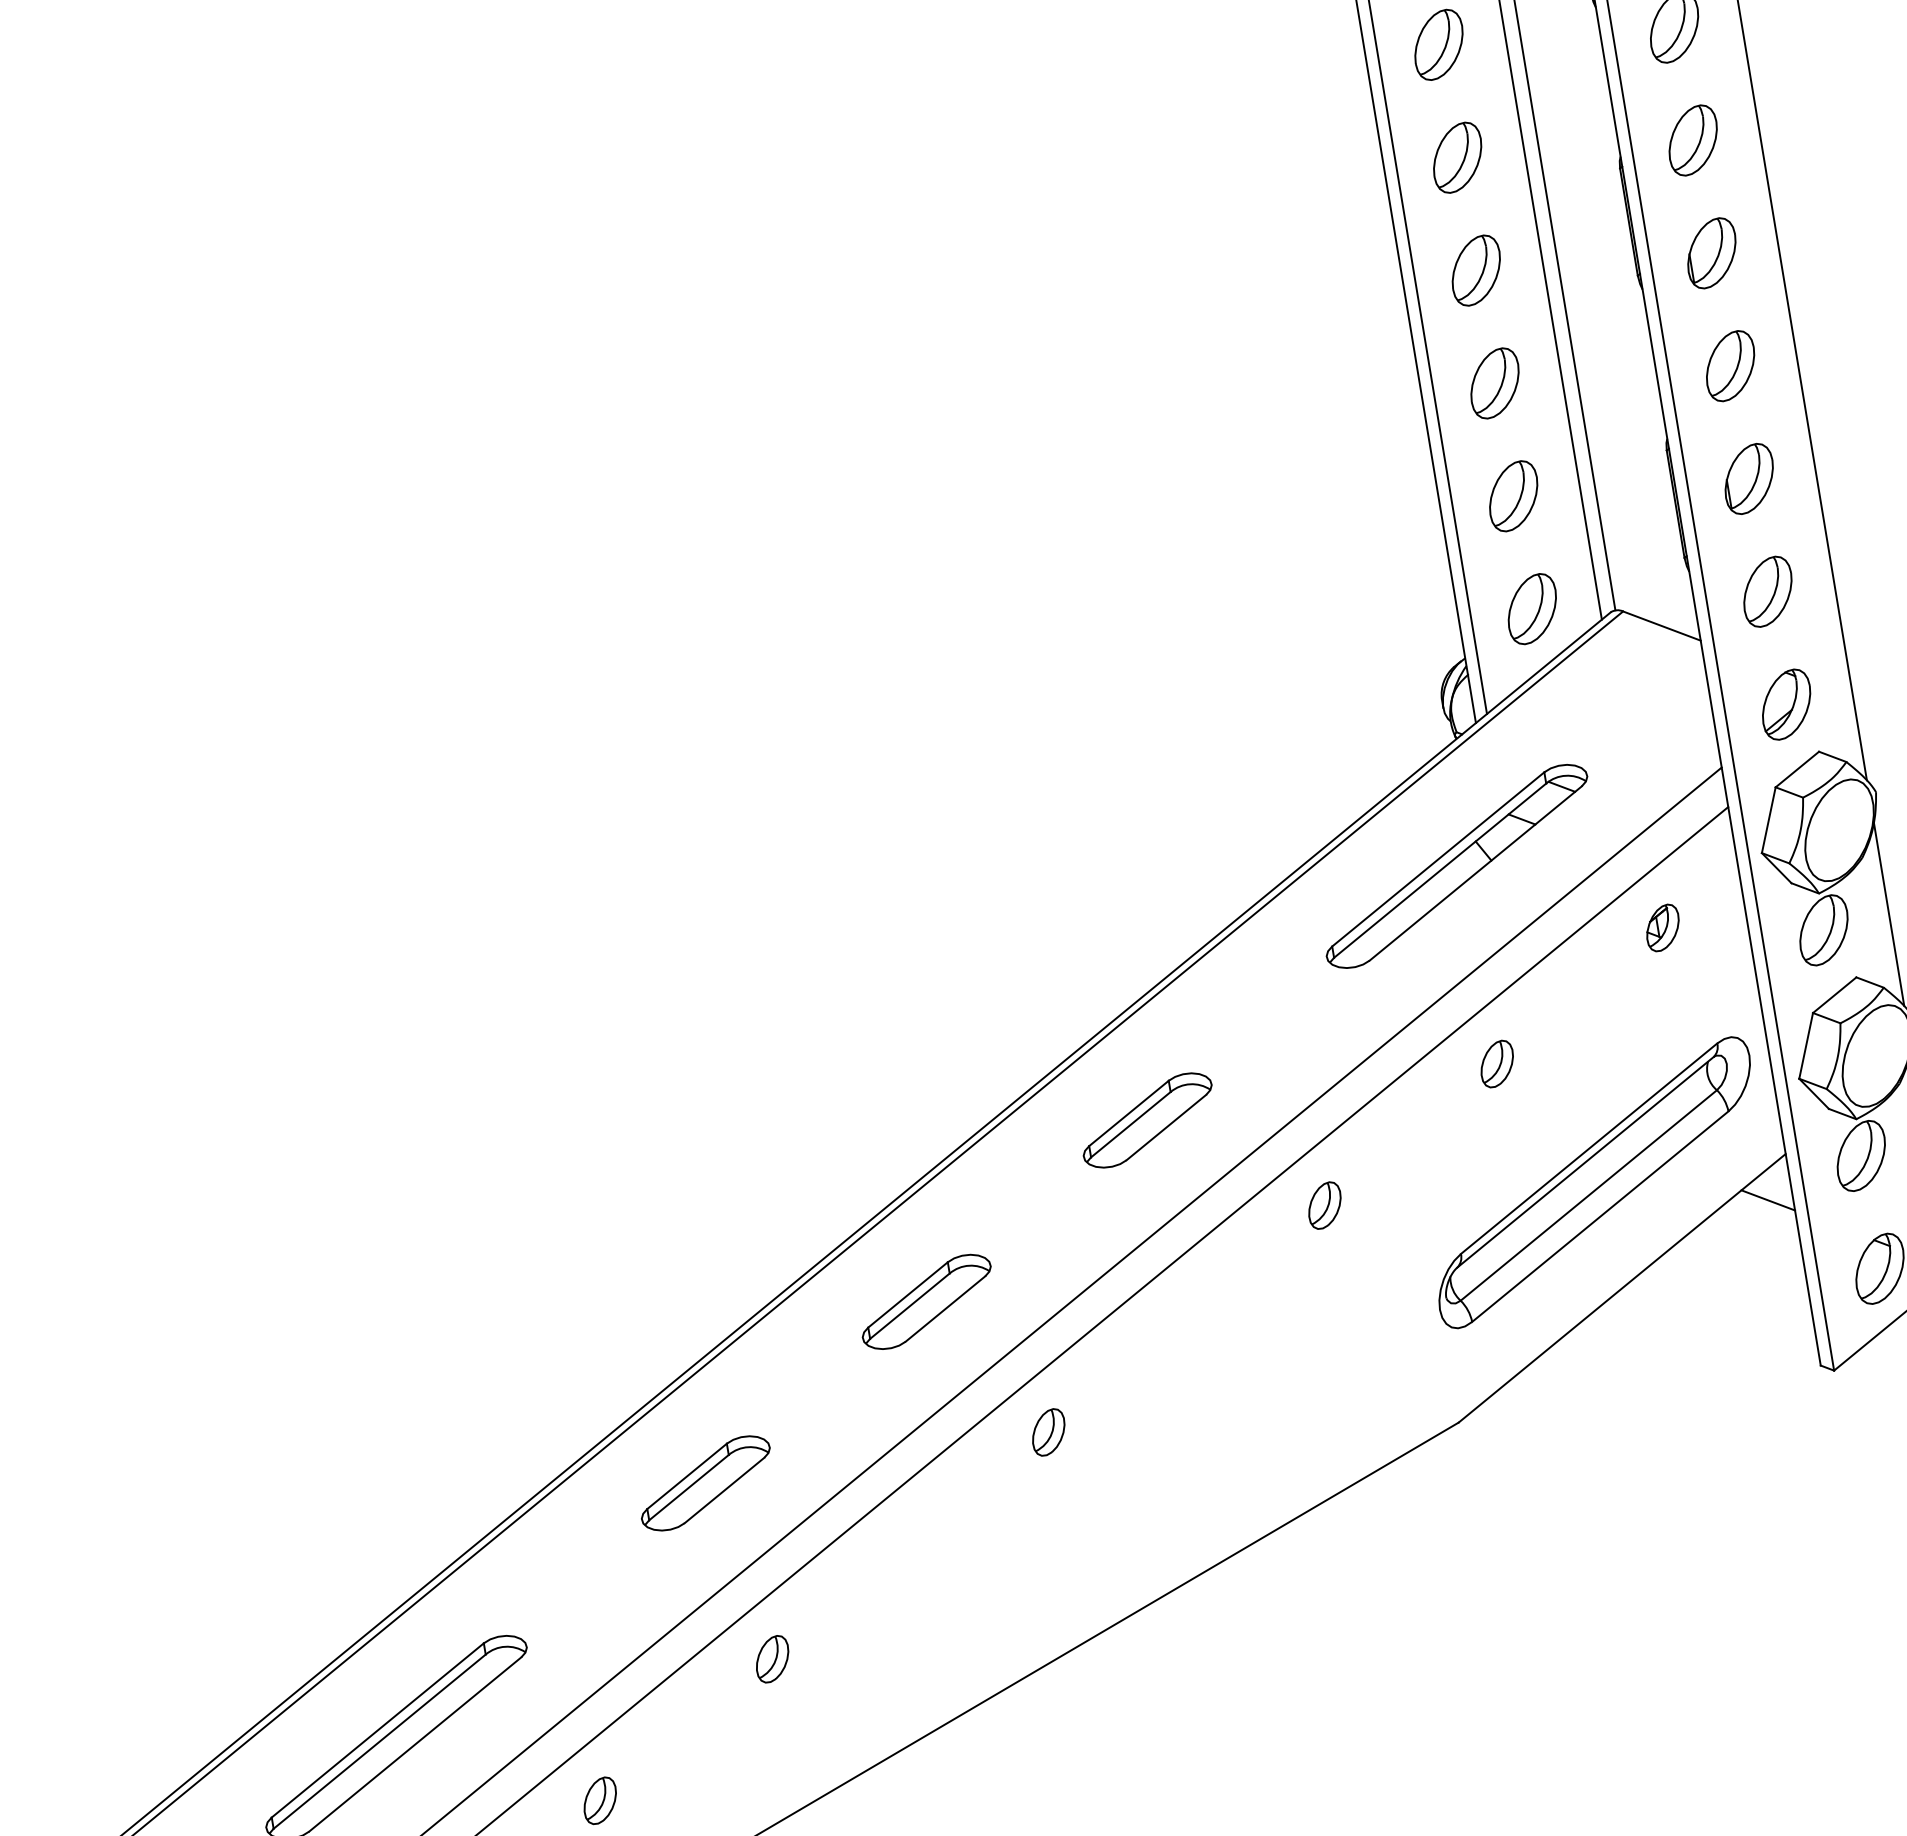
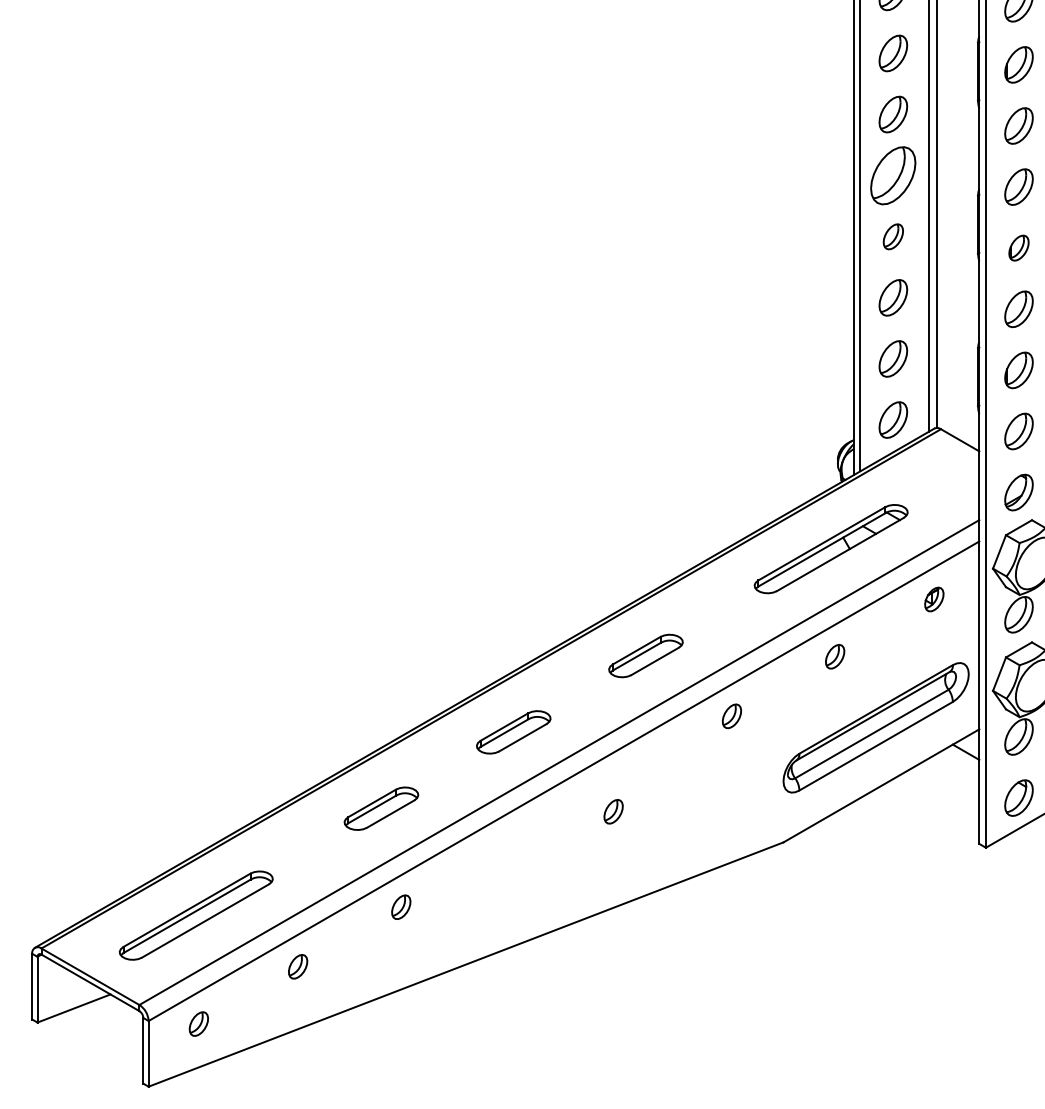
part: (1457, 157) -> (893, 175), size x1.6
part: (1710, 252) -> (1018, 247), size x0.7
part: (1476, 270) -> (893, 236), size x0.7
part: (1048, 1431) -> (613, 811), moved

